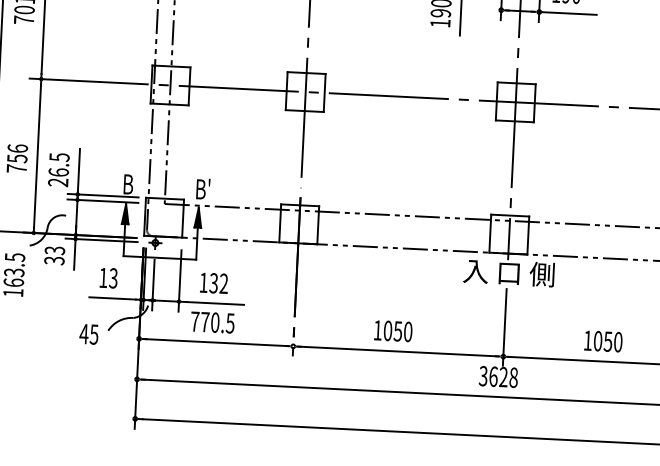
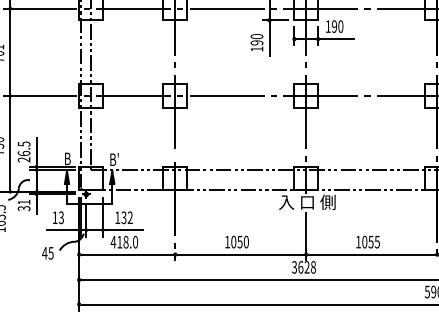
text: (54, 249) -> (23, 201), 33 -> 31
text: (212, 321) -> (124, 241), 770.5 -> 418.0
text: (616, 341) -> (376, 241), 1050 -> 1055

